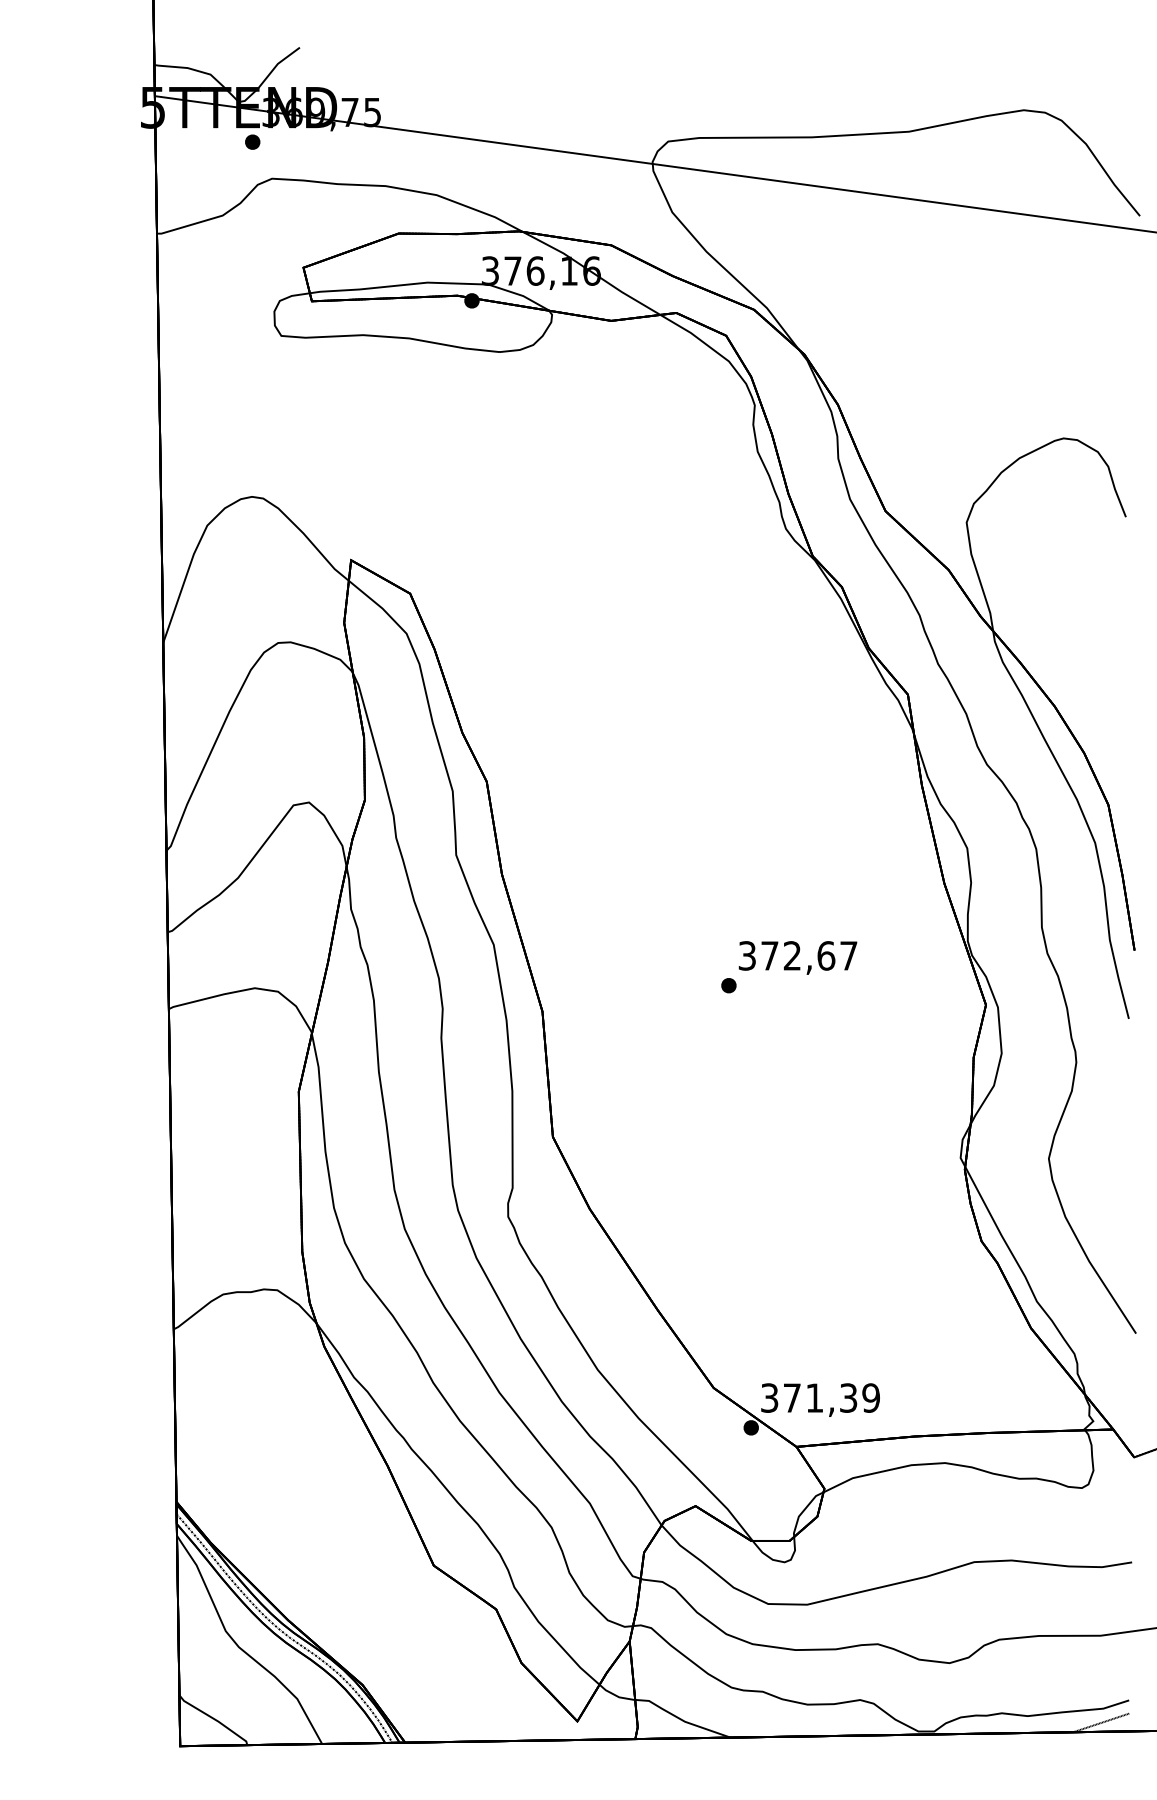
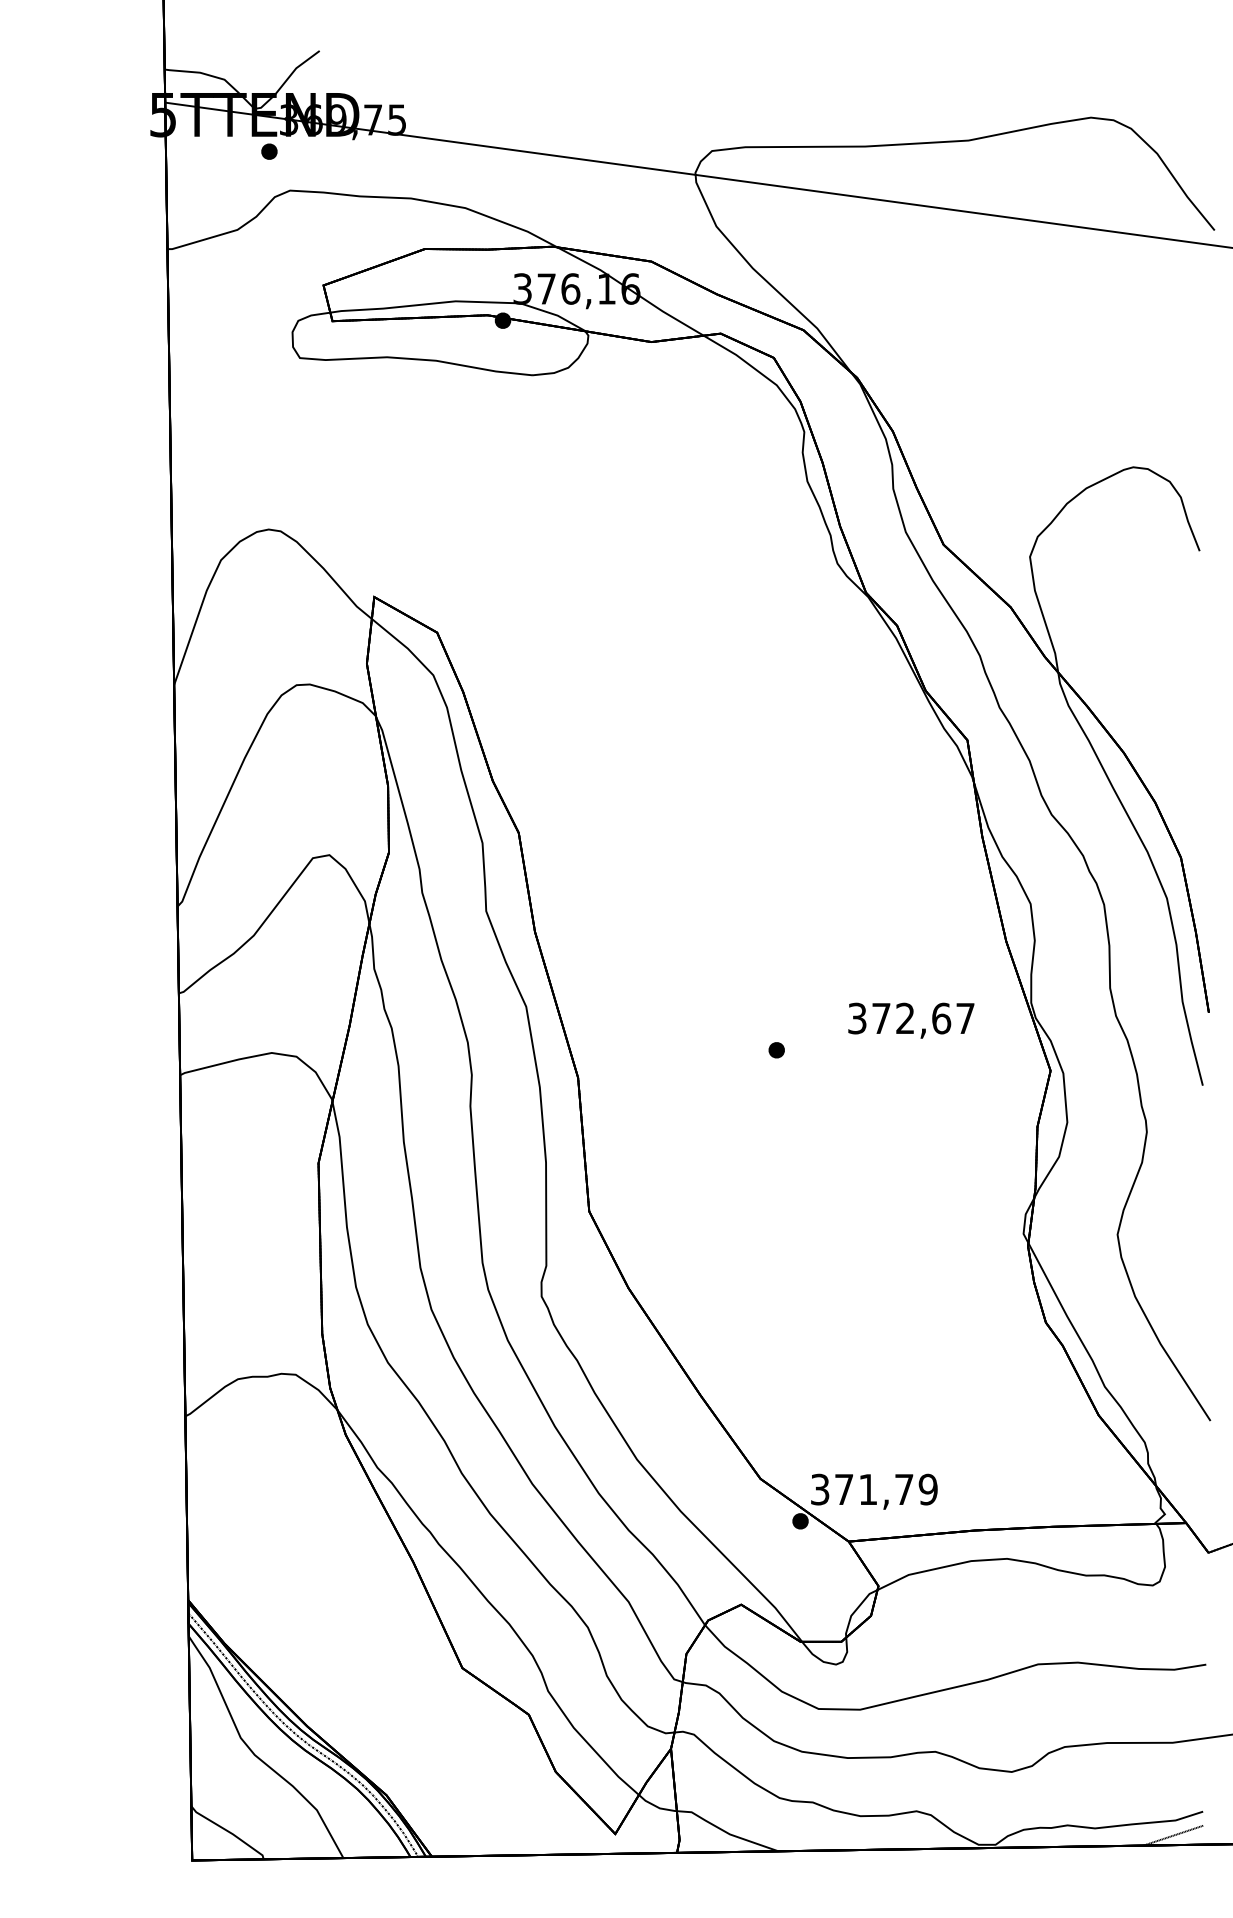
text: (798, 957) -> (911, 1020), moved
text: (848, 1397) -> (904, 1489), 371,39 -> 371,79

